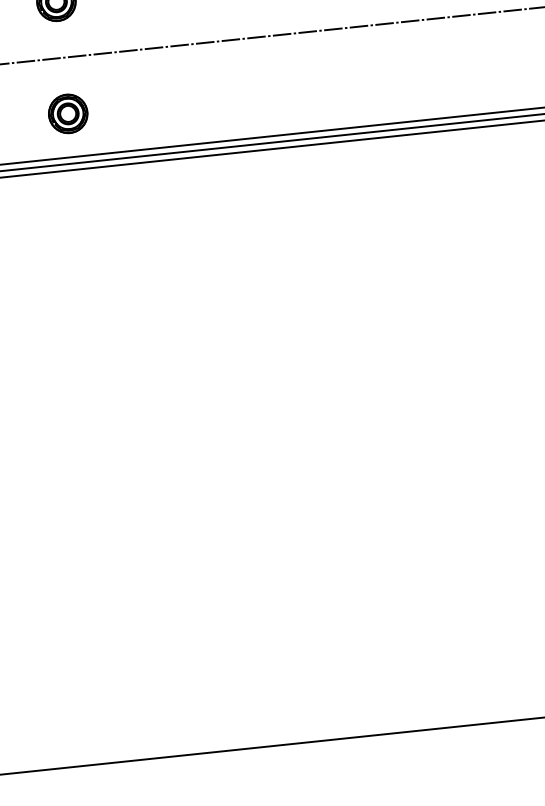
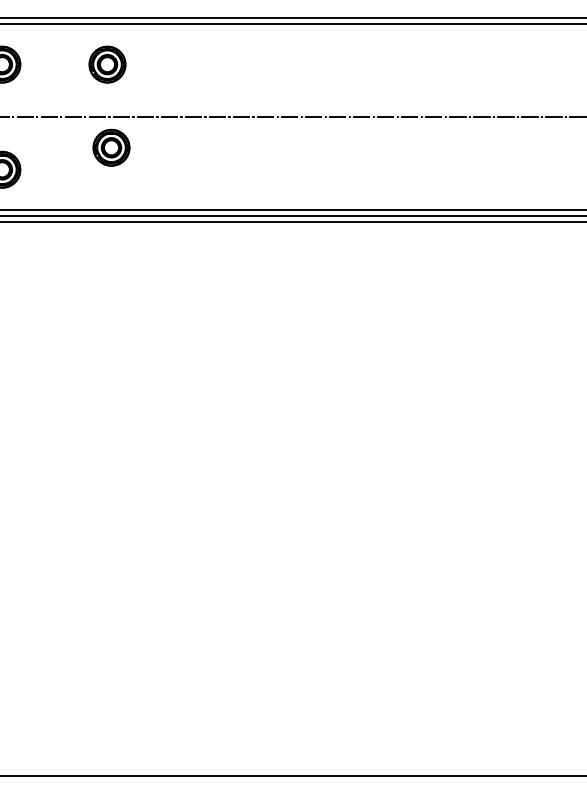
part: (68, 113) -> (111, 147), moved

